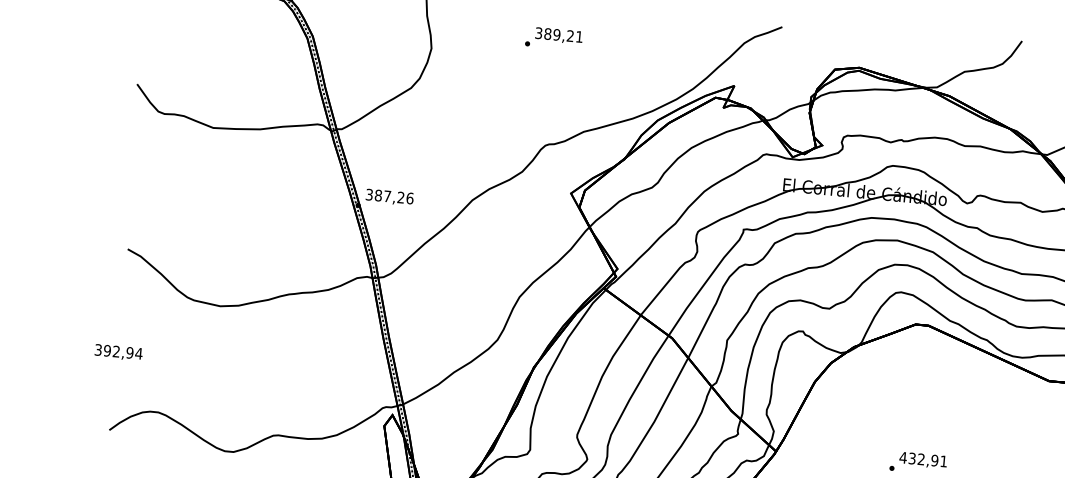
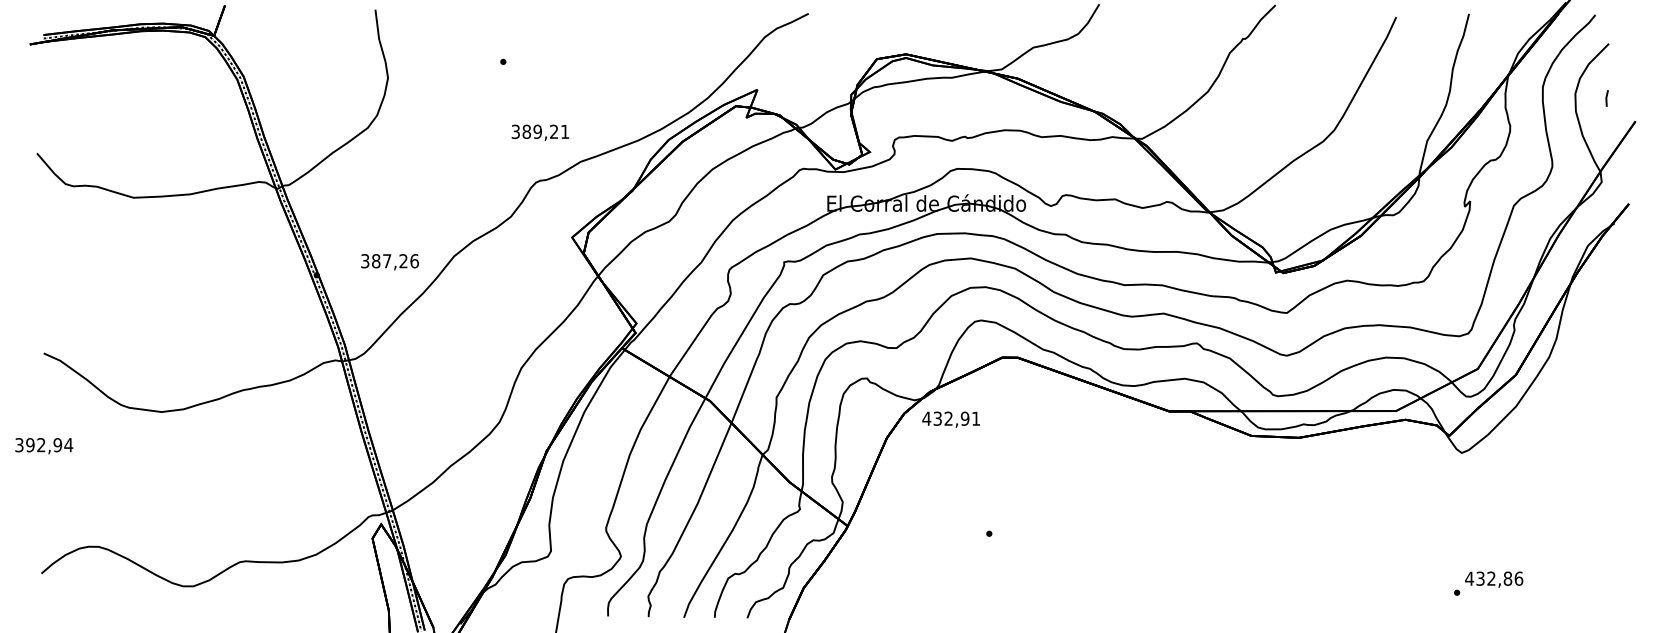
text: (558, 35) -> (539, 132), moved
text: (389, 197) -> (389, 262), moved
text: (118, 353) -> (44, 446), moved
text: (922, 460) -> (950, 419), moved

